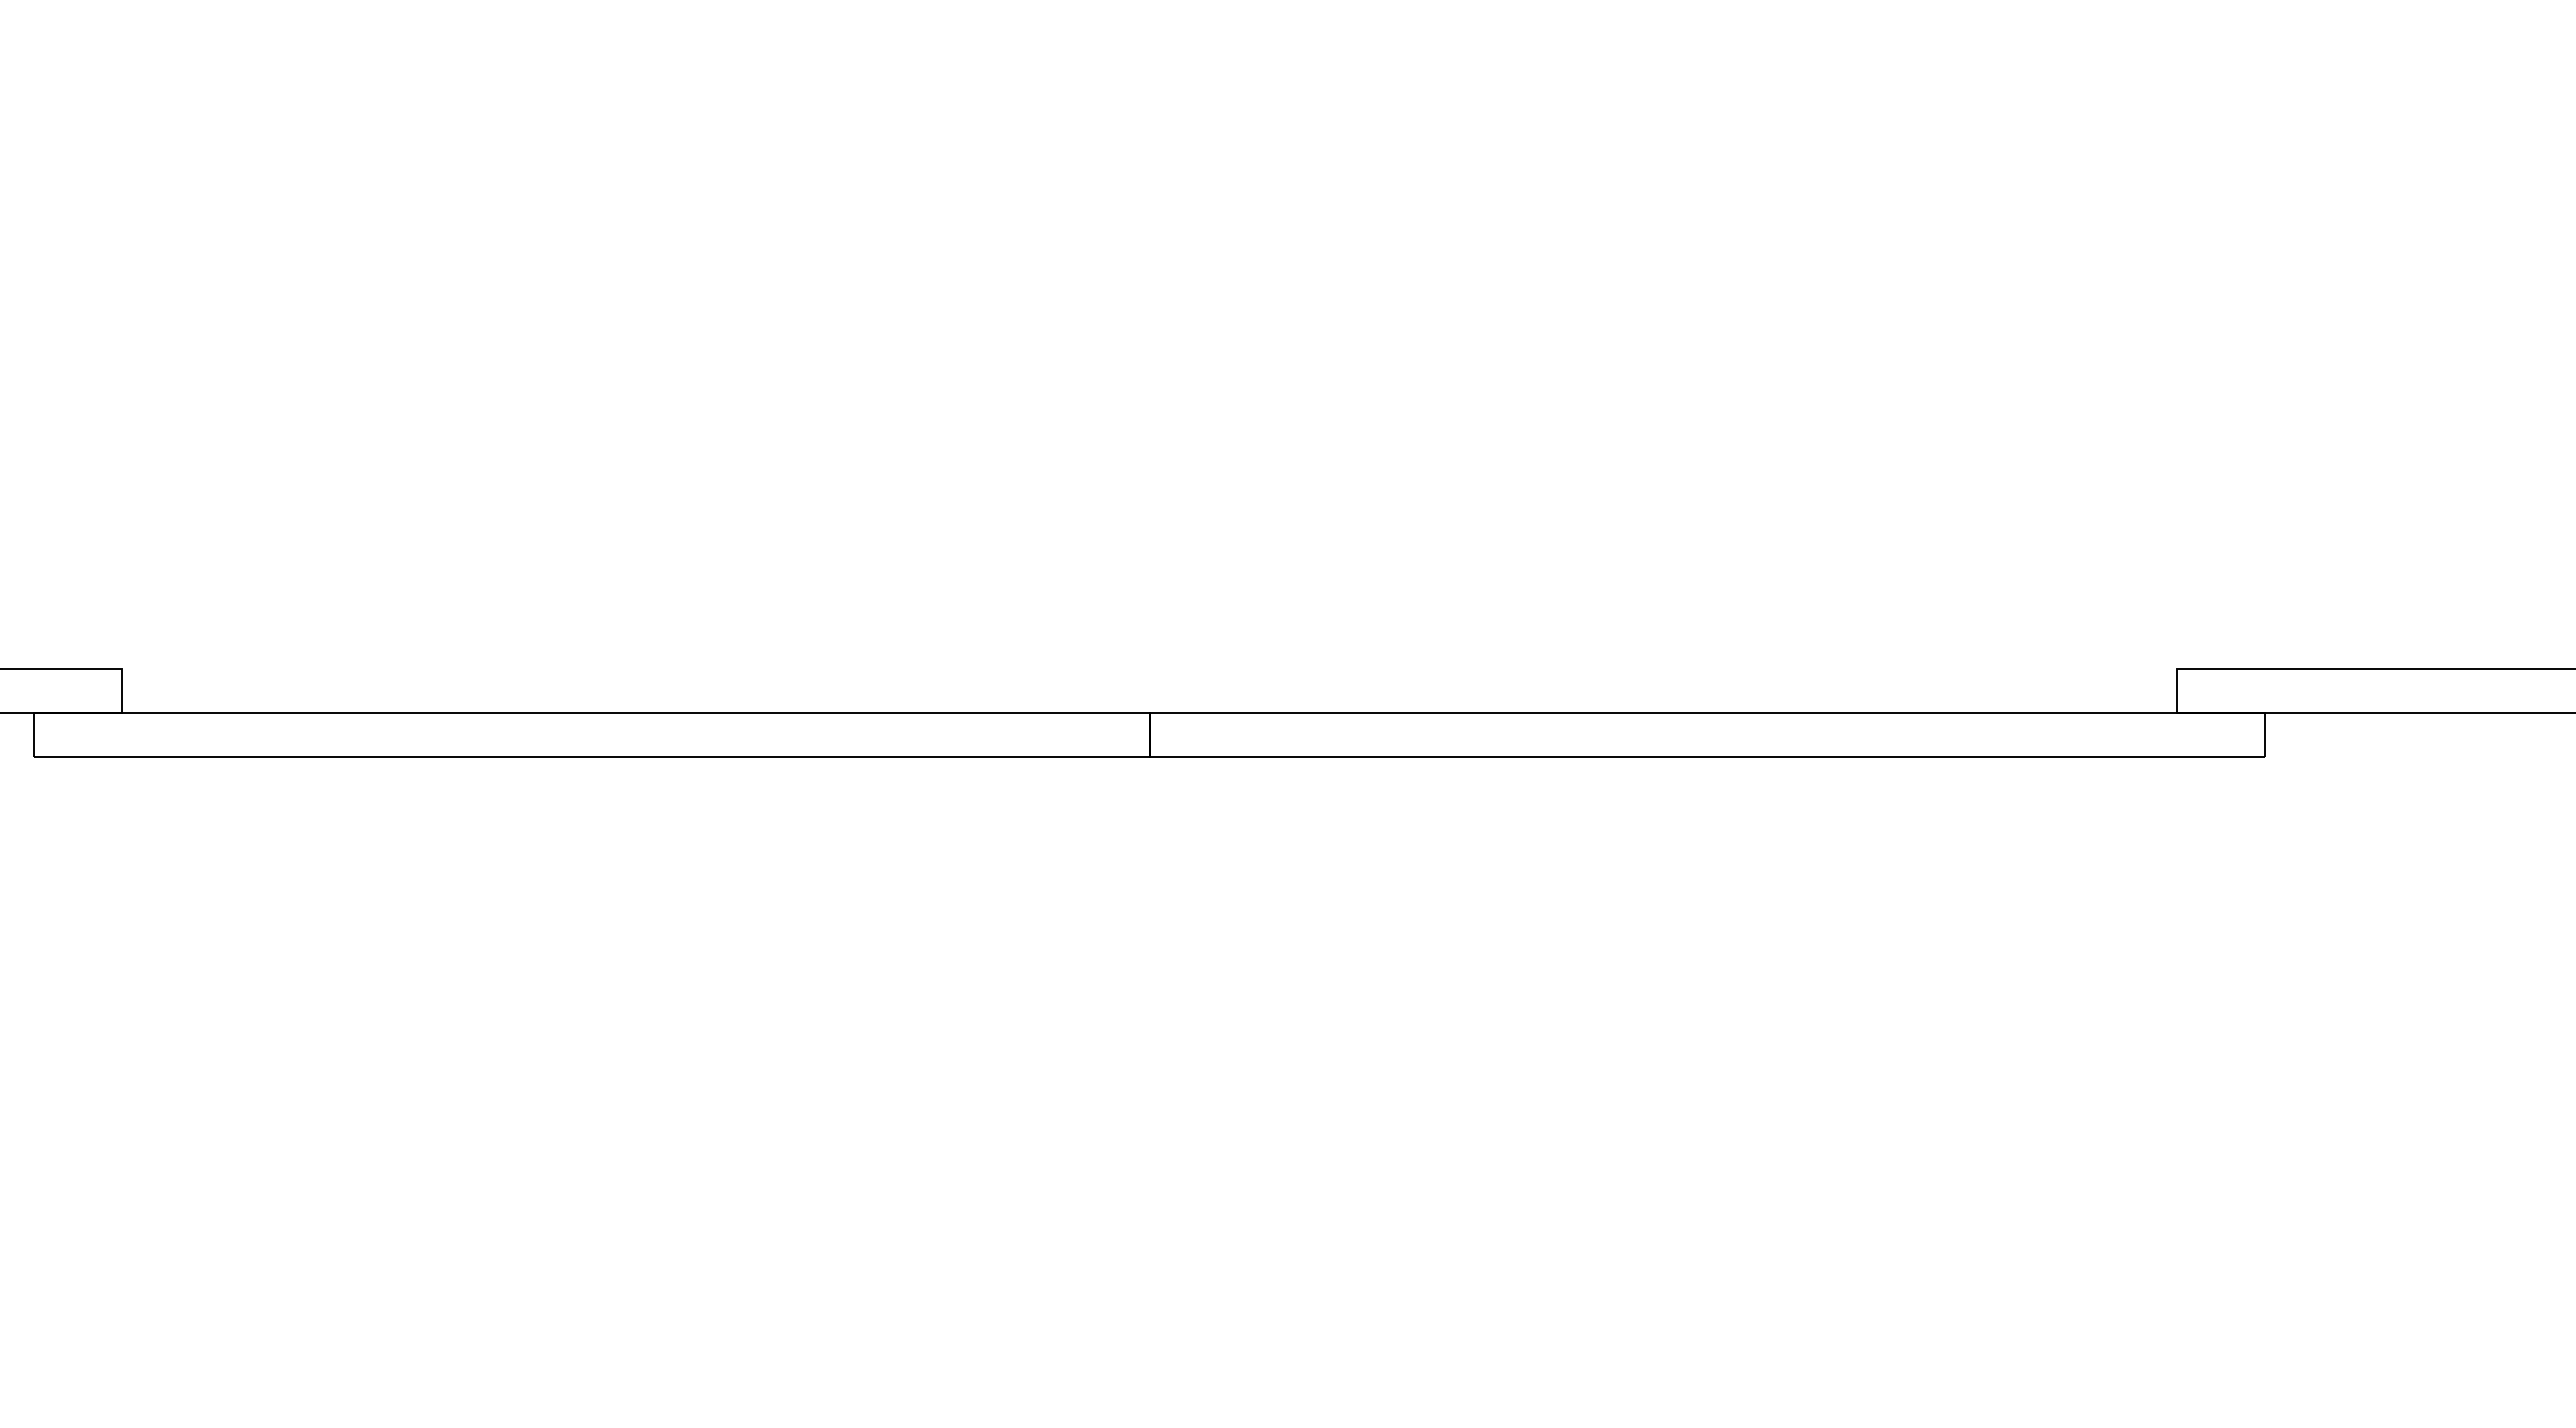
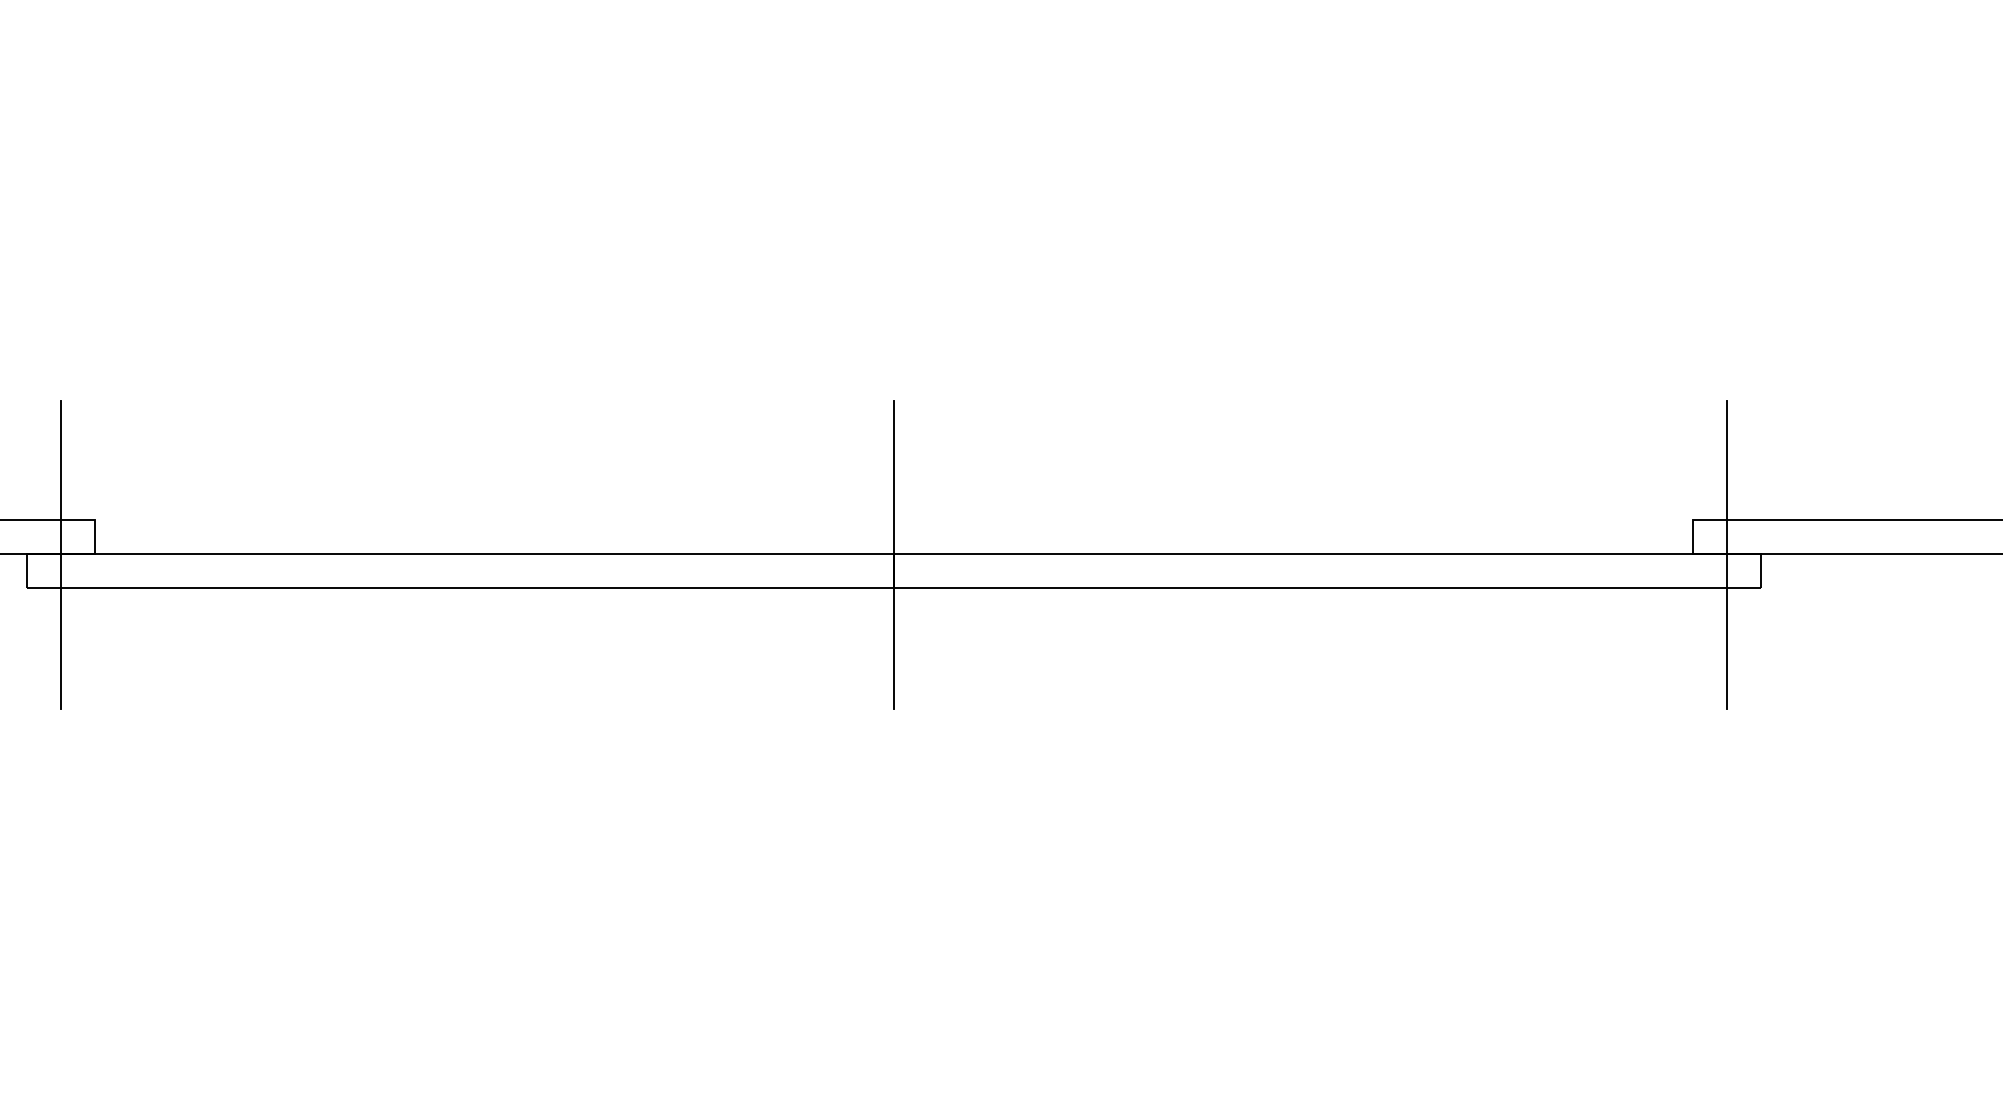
line: (78, 713) -> (60, 554), added
line: (1149, 713) -> (893, 554), added
line: (2220, 713) -> (1726, 554), added

